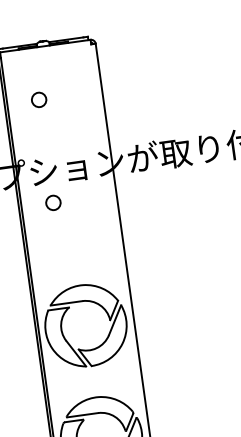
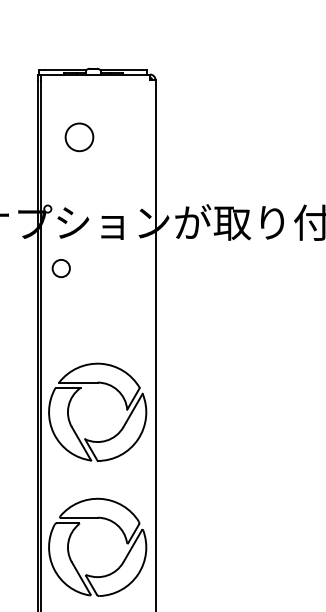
circle: (38, 99) -> (78, 136), size x1.6
circle: (52, 202) -> (60, 268), moved

